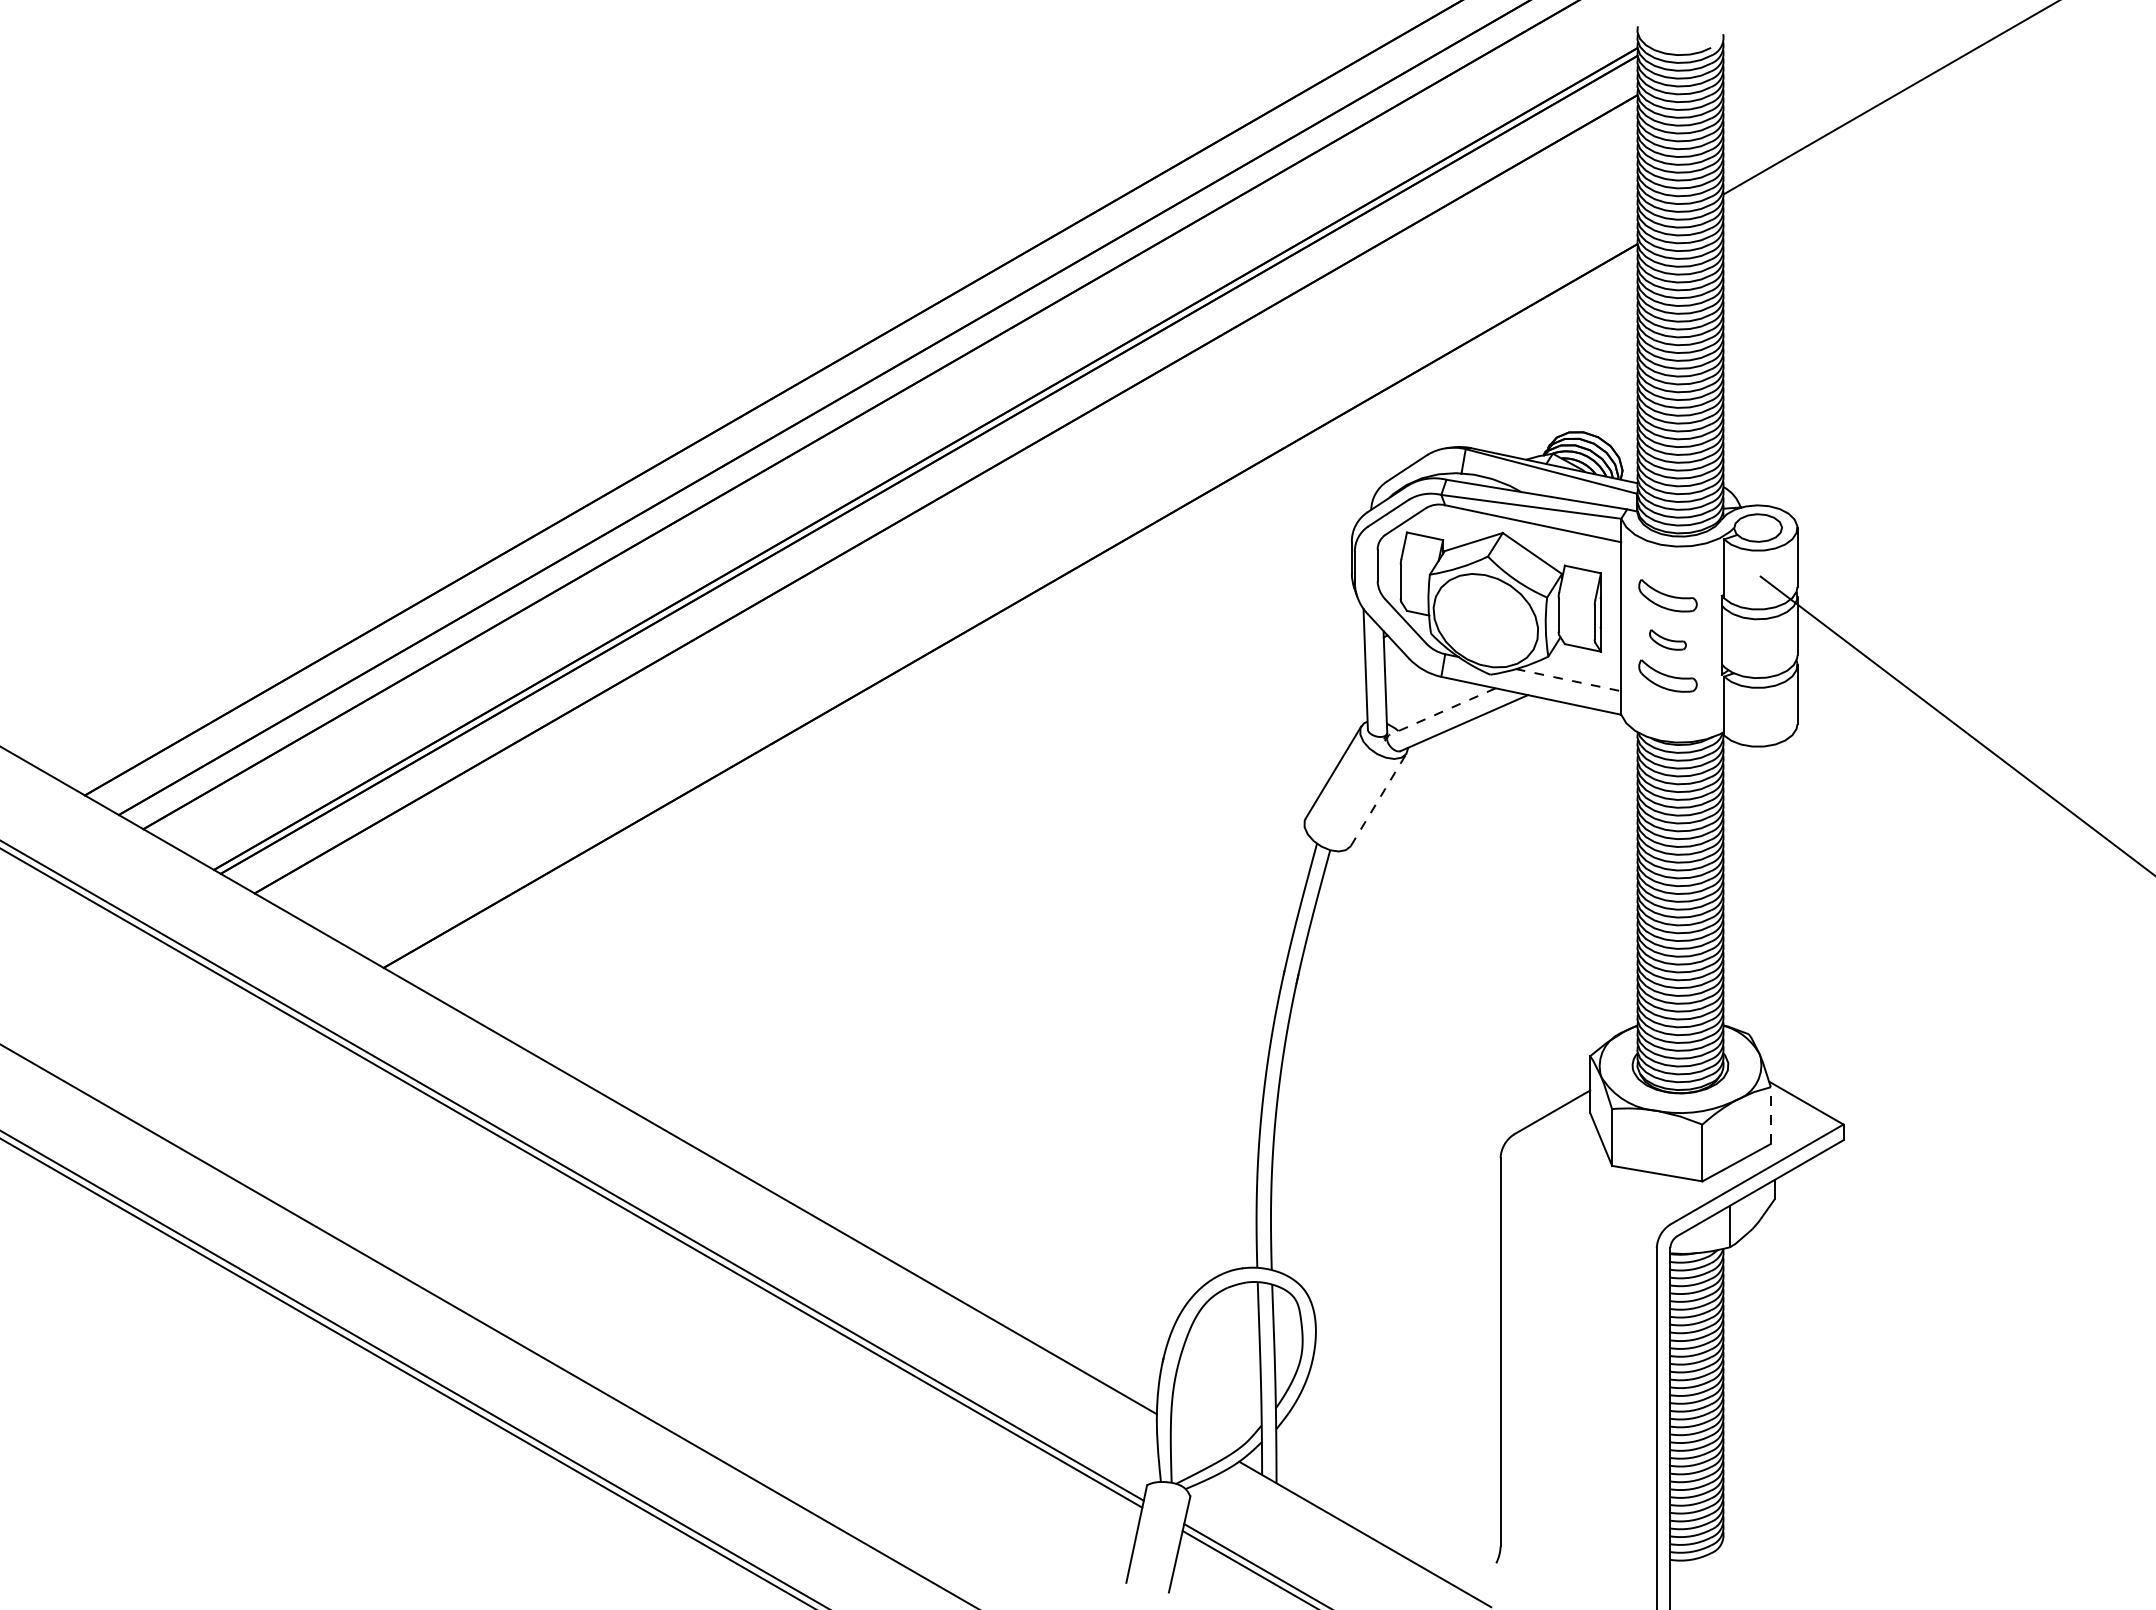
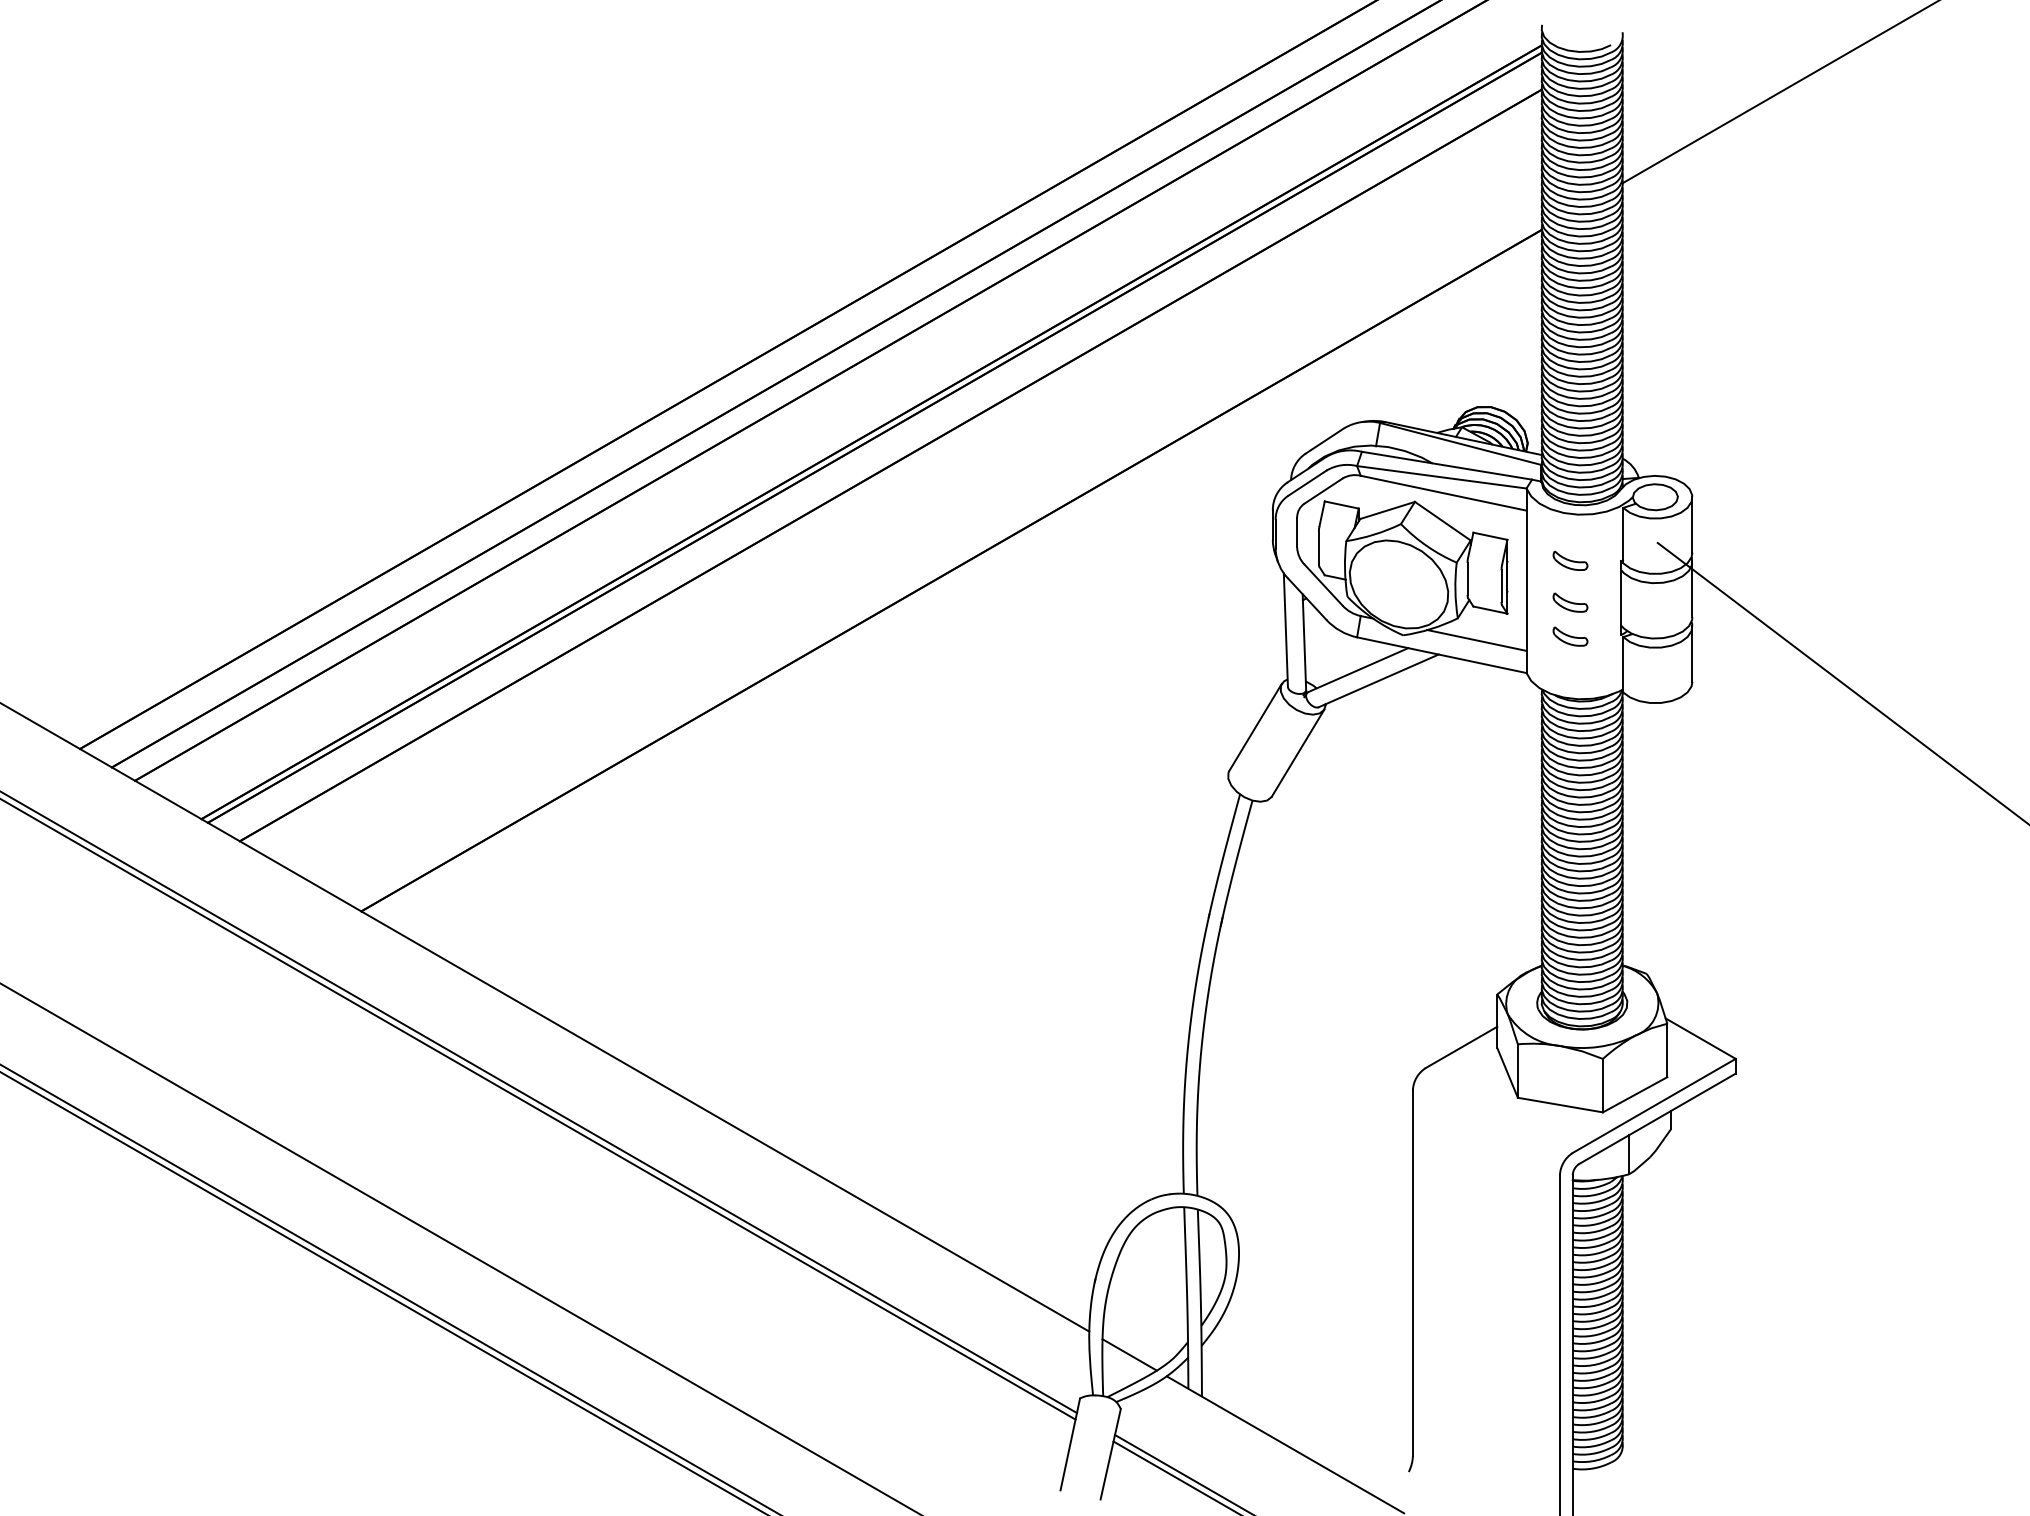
part: (1667, 595) -> (1570, 560), size x0.62
part: (1667, 675) -> (1570, 636), size x0.62
line: (1568, 680) -> (1476, 640), dashed -> solid
line: (1442, 712) -> (1358, 670), dashed -> solid
line: (1379, 800) -> (1298, 753), dashed -> solid
line: (1771, 1115) -> (1667, 1050), dashed -> solid
line: (1199, 1438) -> (1129, 1354), added

